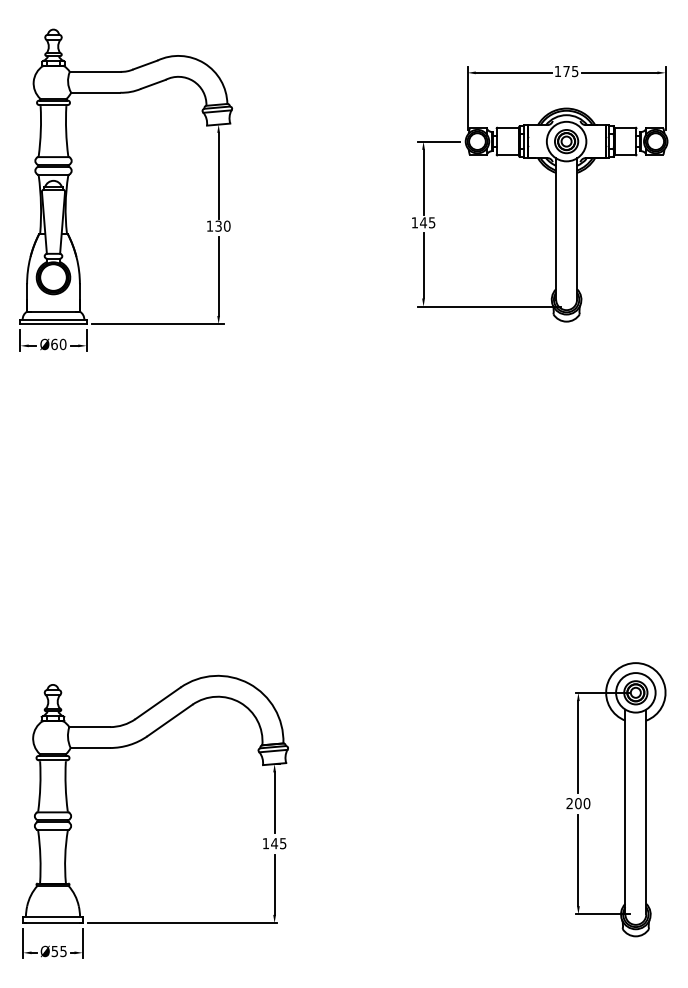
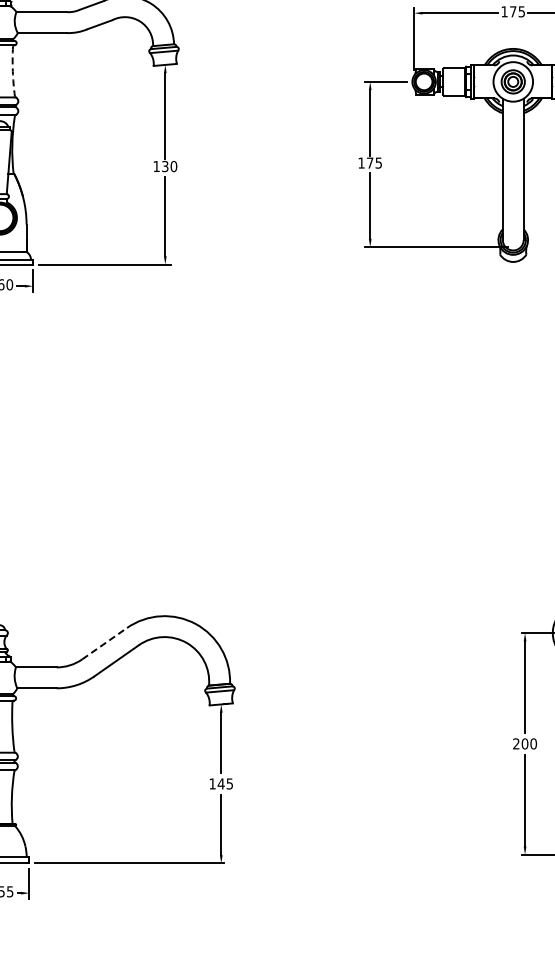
arc: (66, 131) -> (13, 71), solid -> dashed
text: (423, 222) -> (370, 162), 145 -> 175
line: (158, 703) -> (105, 643), solid -> dashed

